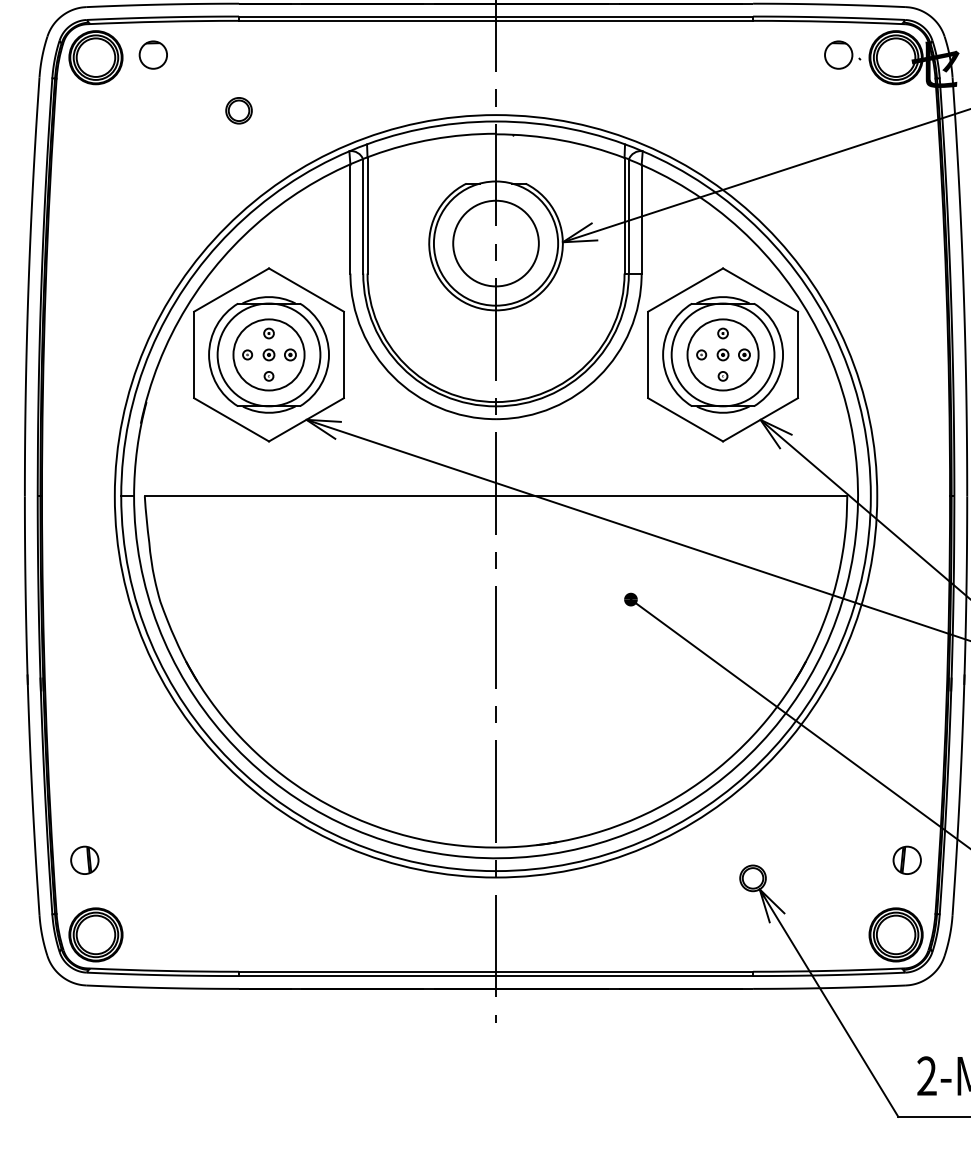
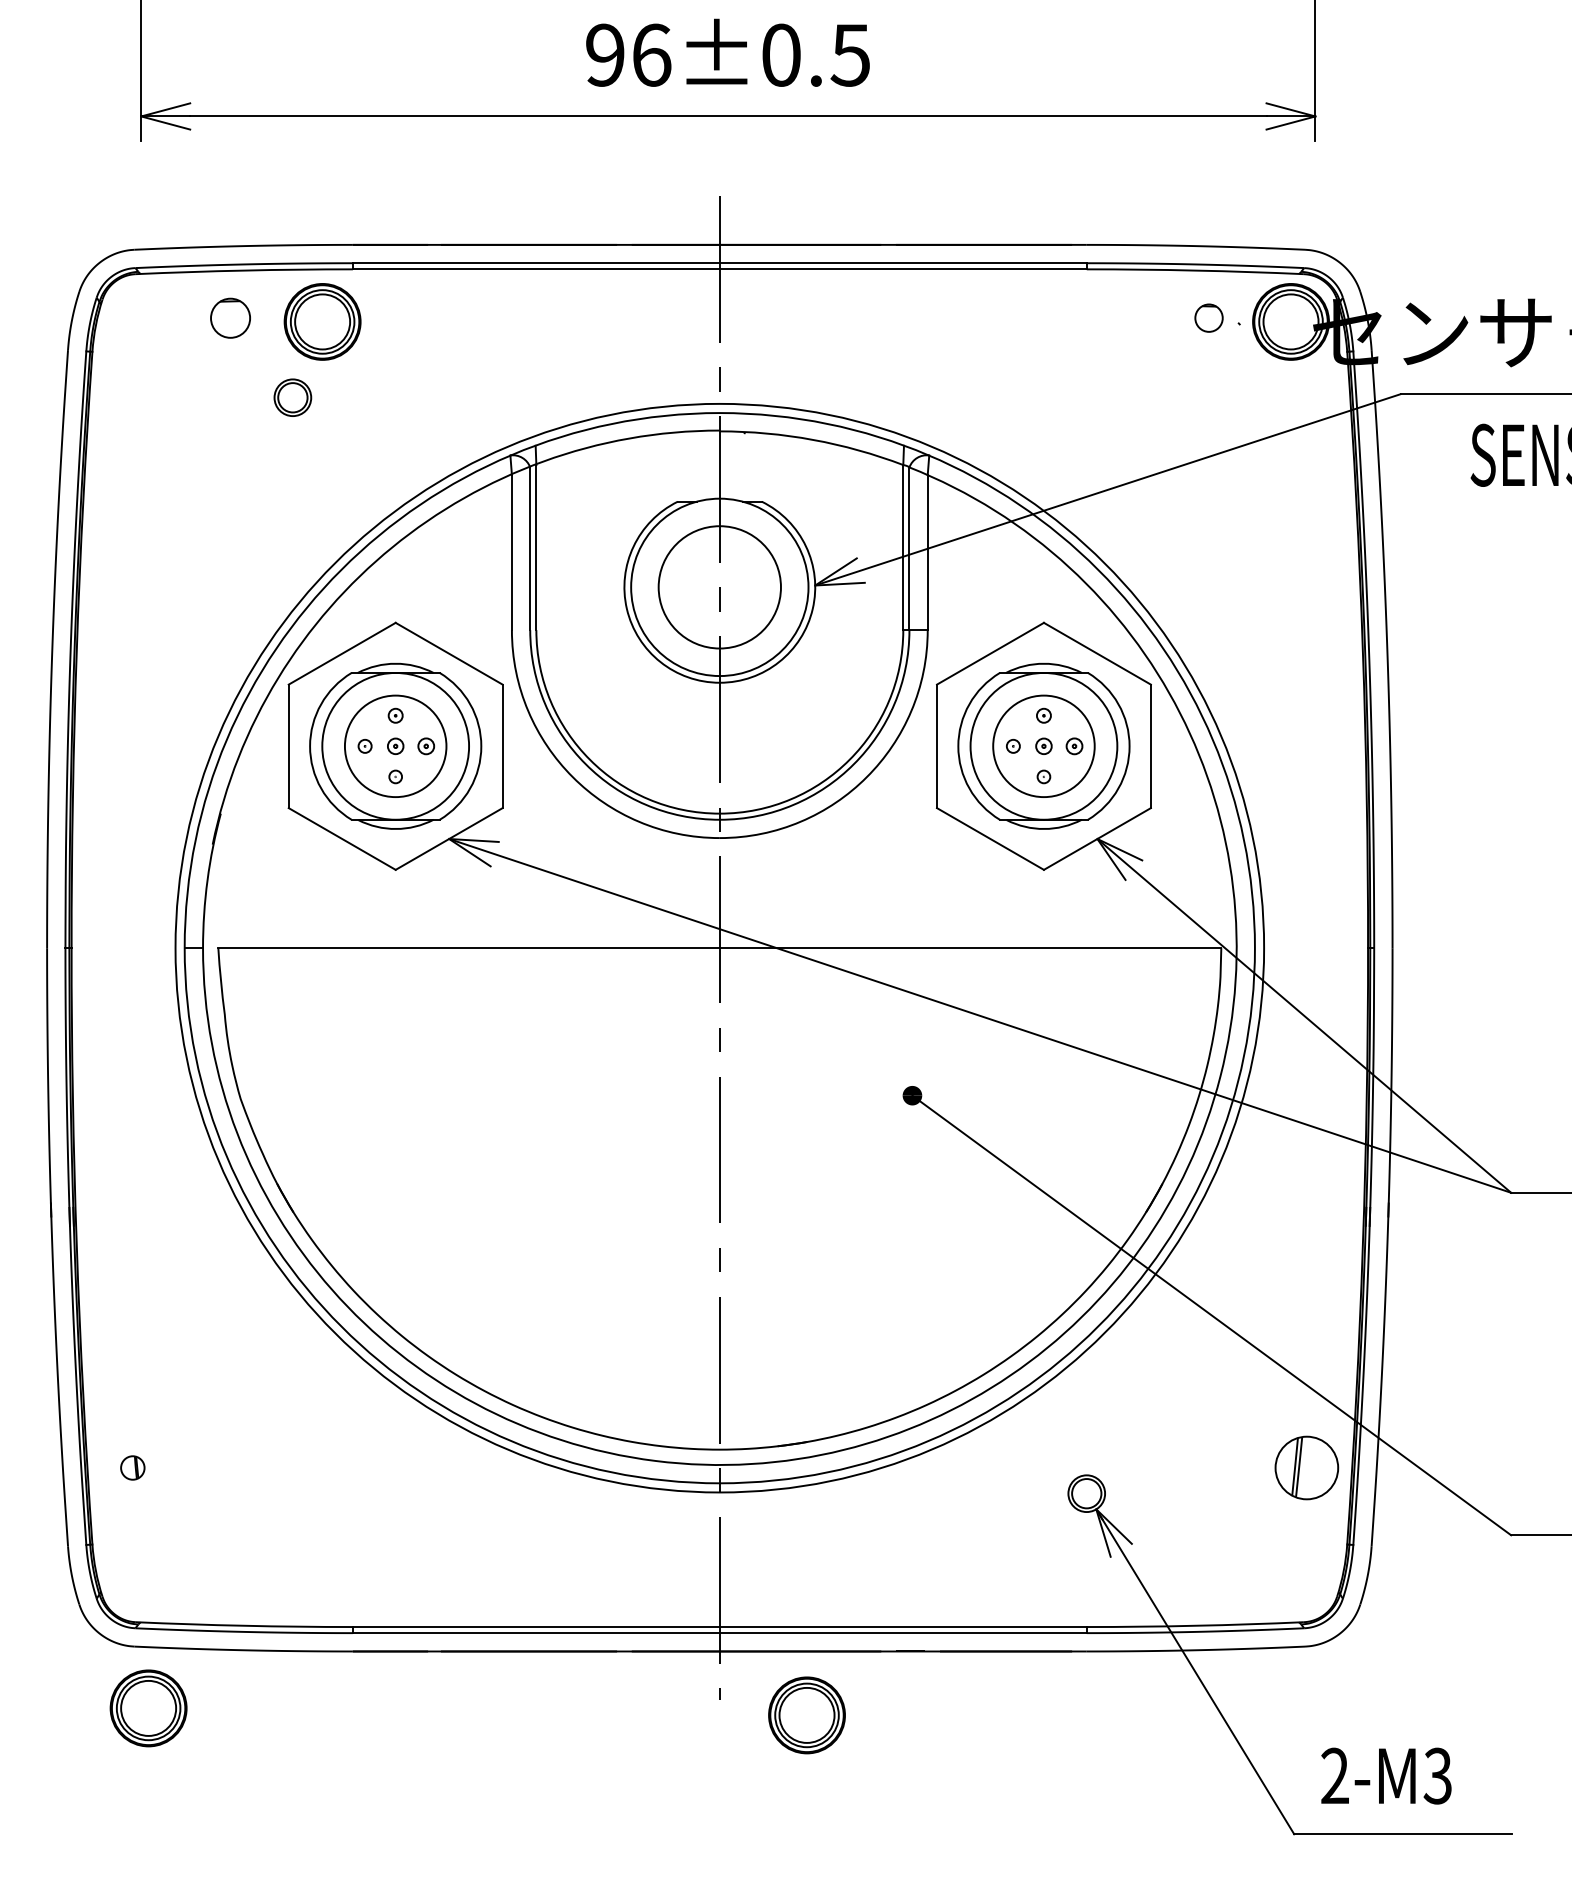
part: (838, 54) -> (1208, 317), size x0.7
part: (95, 57) -> (322, 321), moved
part: (238, 110) -> (292, 397), moved
part: (84, 860) -> (132, 1467), size x0.6
part: (906, 860) -> (1306, 1467), size x1.6
part: (95, 934) -> (148, 1708), moved
part: (895, 934) -> (806, 1715), moved

